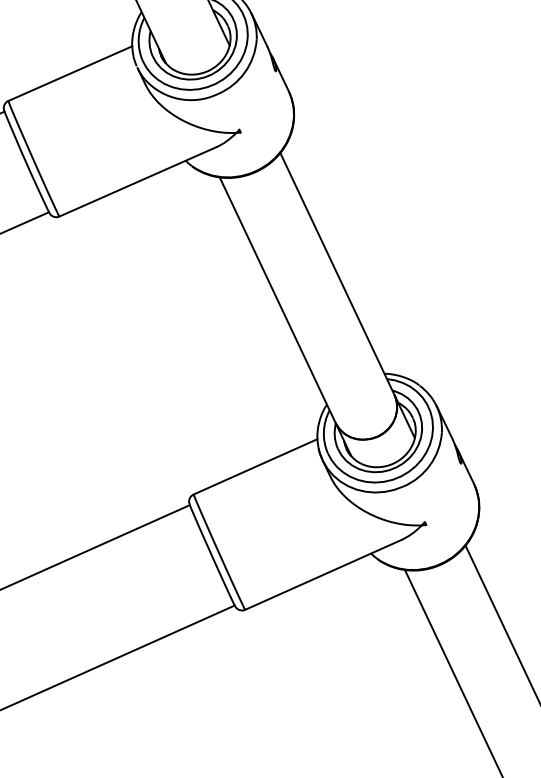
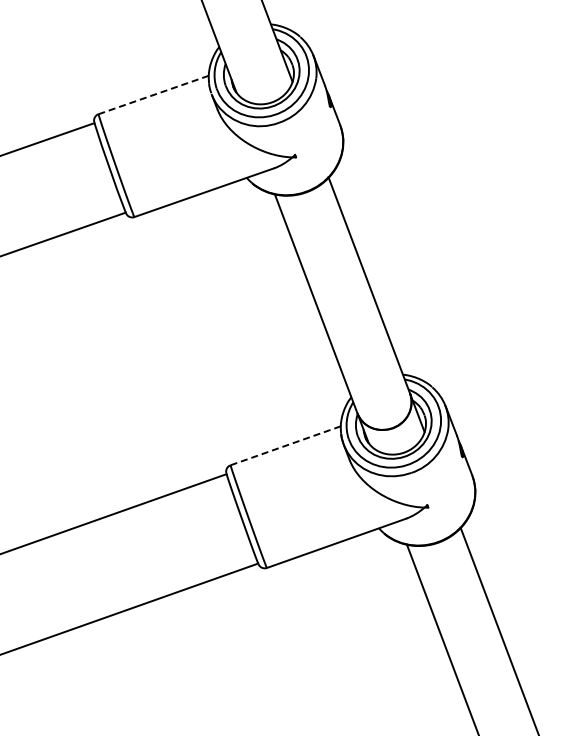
line: (70, 74) -> (153, 95), solid -> dashed
line: (255, 466) -> (285, 445), solid -> dashed

